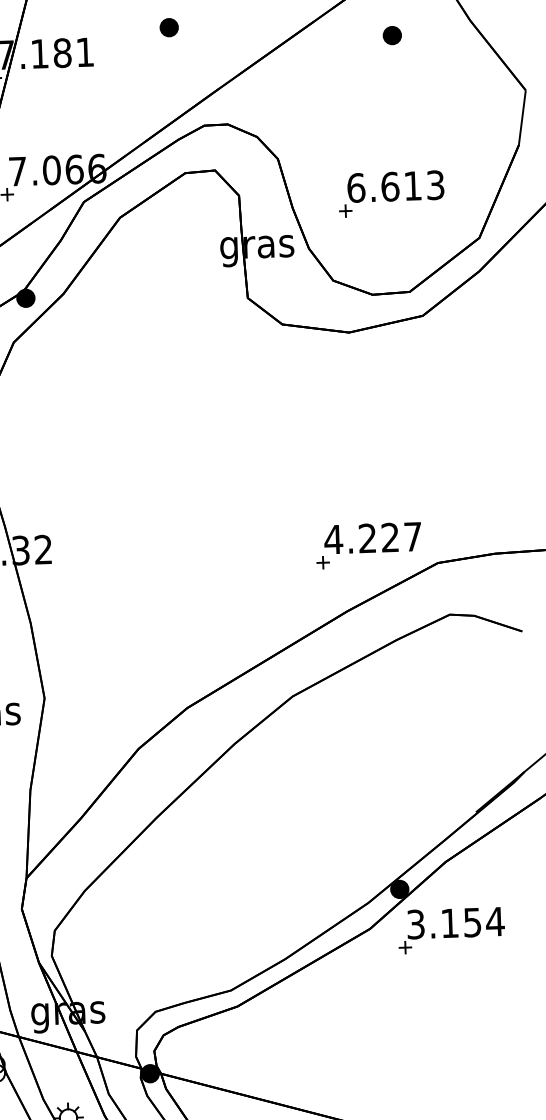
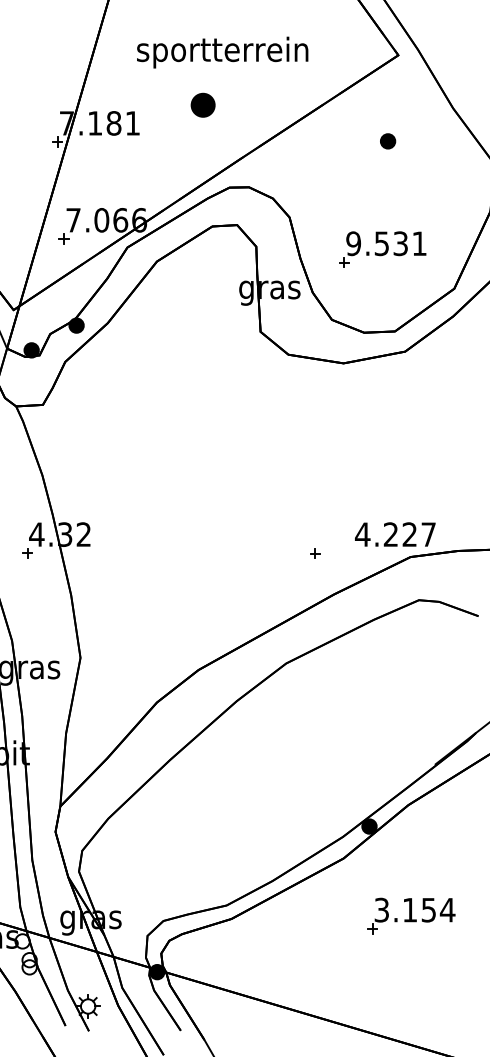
part: (169, 27) -> (203, 105), size x1.6
part: (392, 35) -> (388, 141), moved
text: (395, 186) -> (386, 243), 6.613 -> 9.531
text: (373, 538) -> (395, 534), moved
part: (451, 929) -> (411, 915), moved

